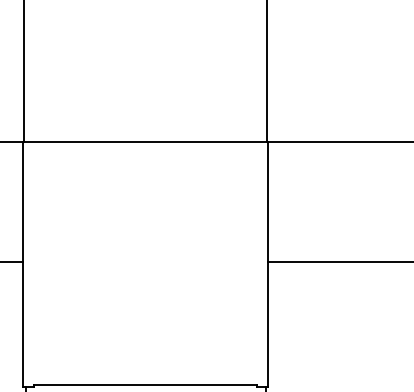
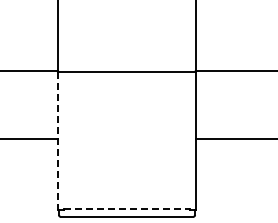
line: (22, 266) -> (57, 141), solid -> dashed
line: (146, 384) -> (127, 208), solid -> dashed

